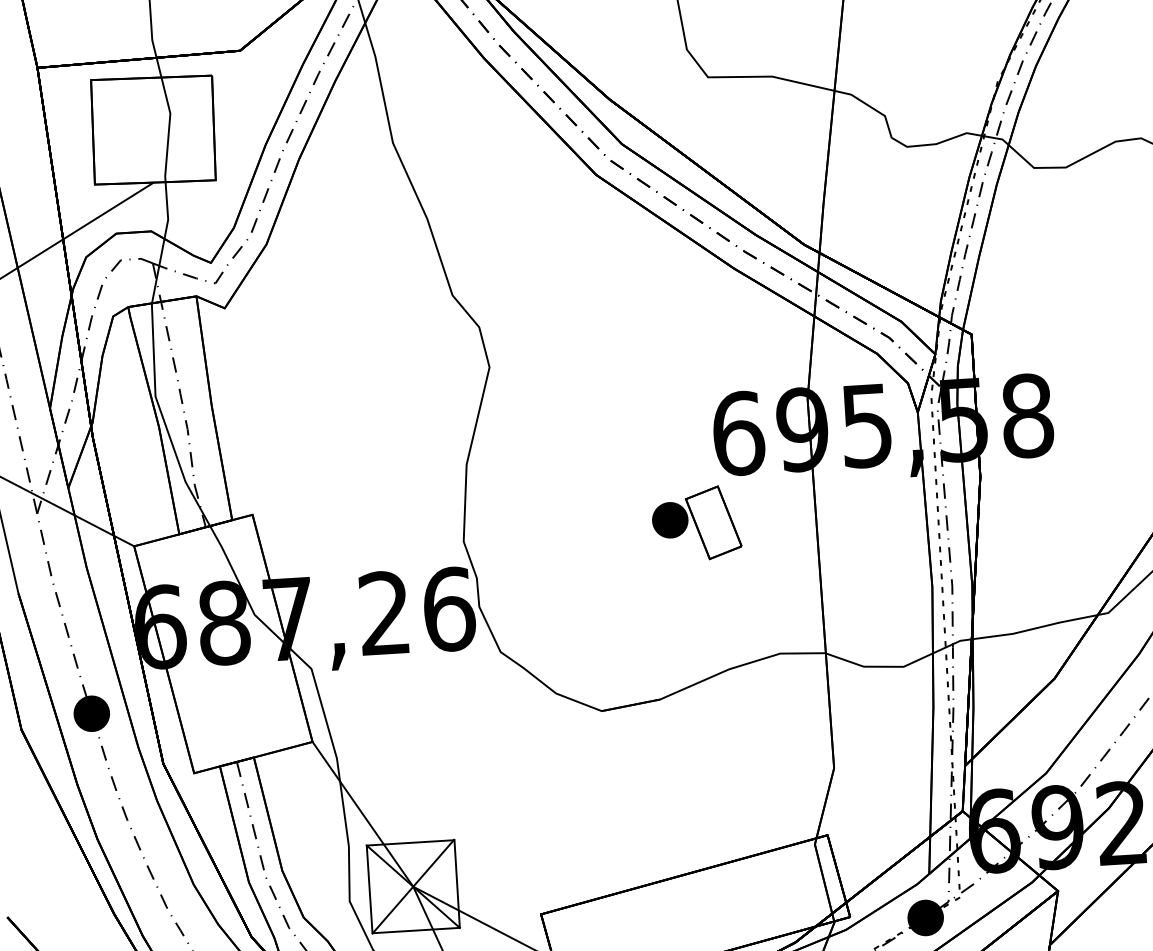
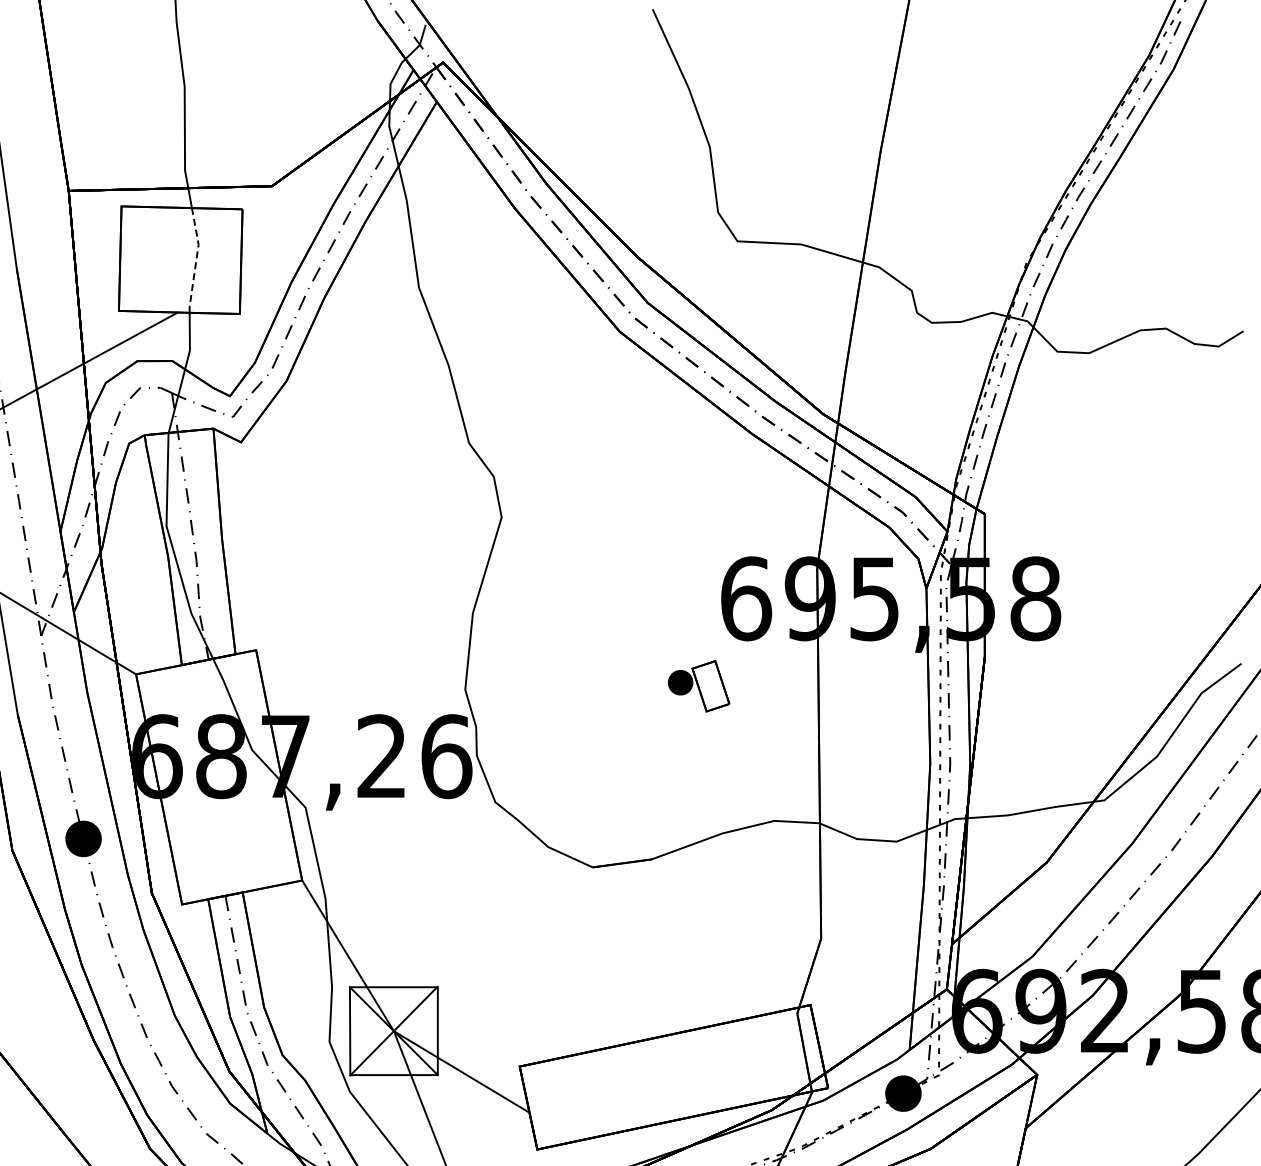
line: (169, 129) -> (196, 260), solid -> dashed
part: (696, 524) -> (698, 686), size x0.7

